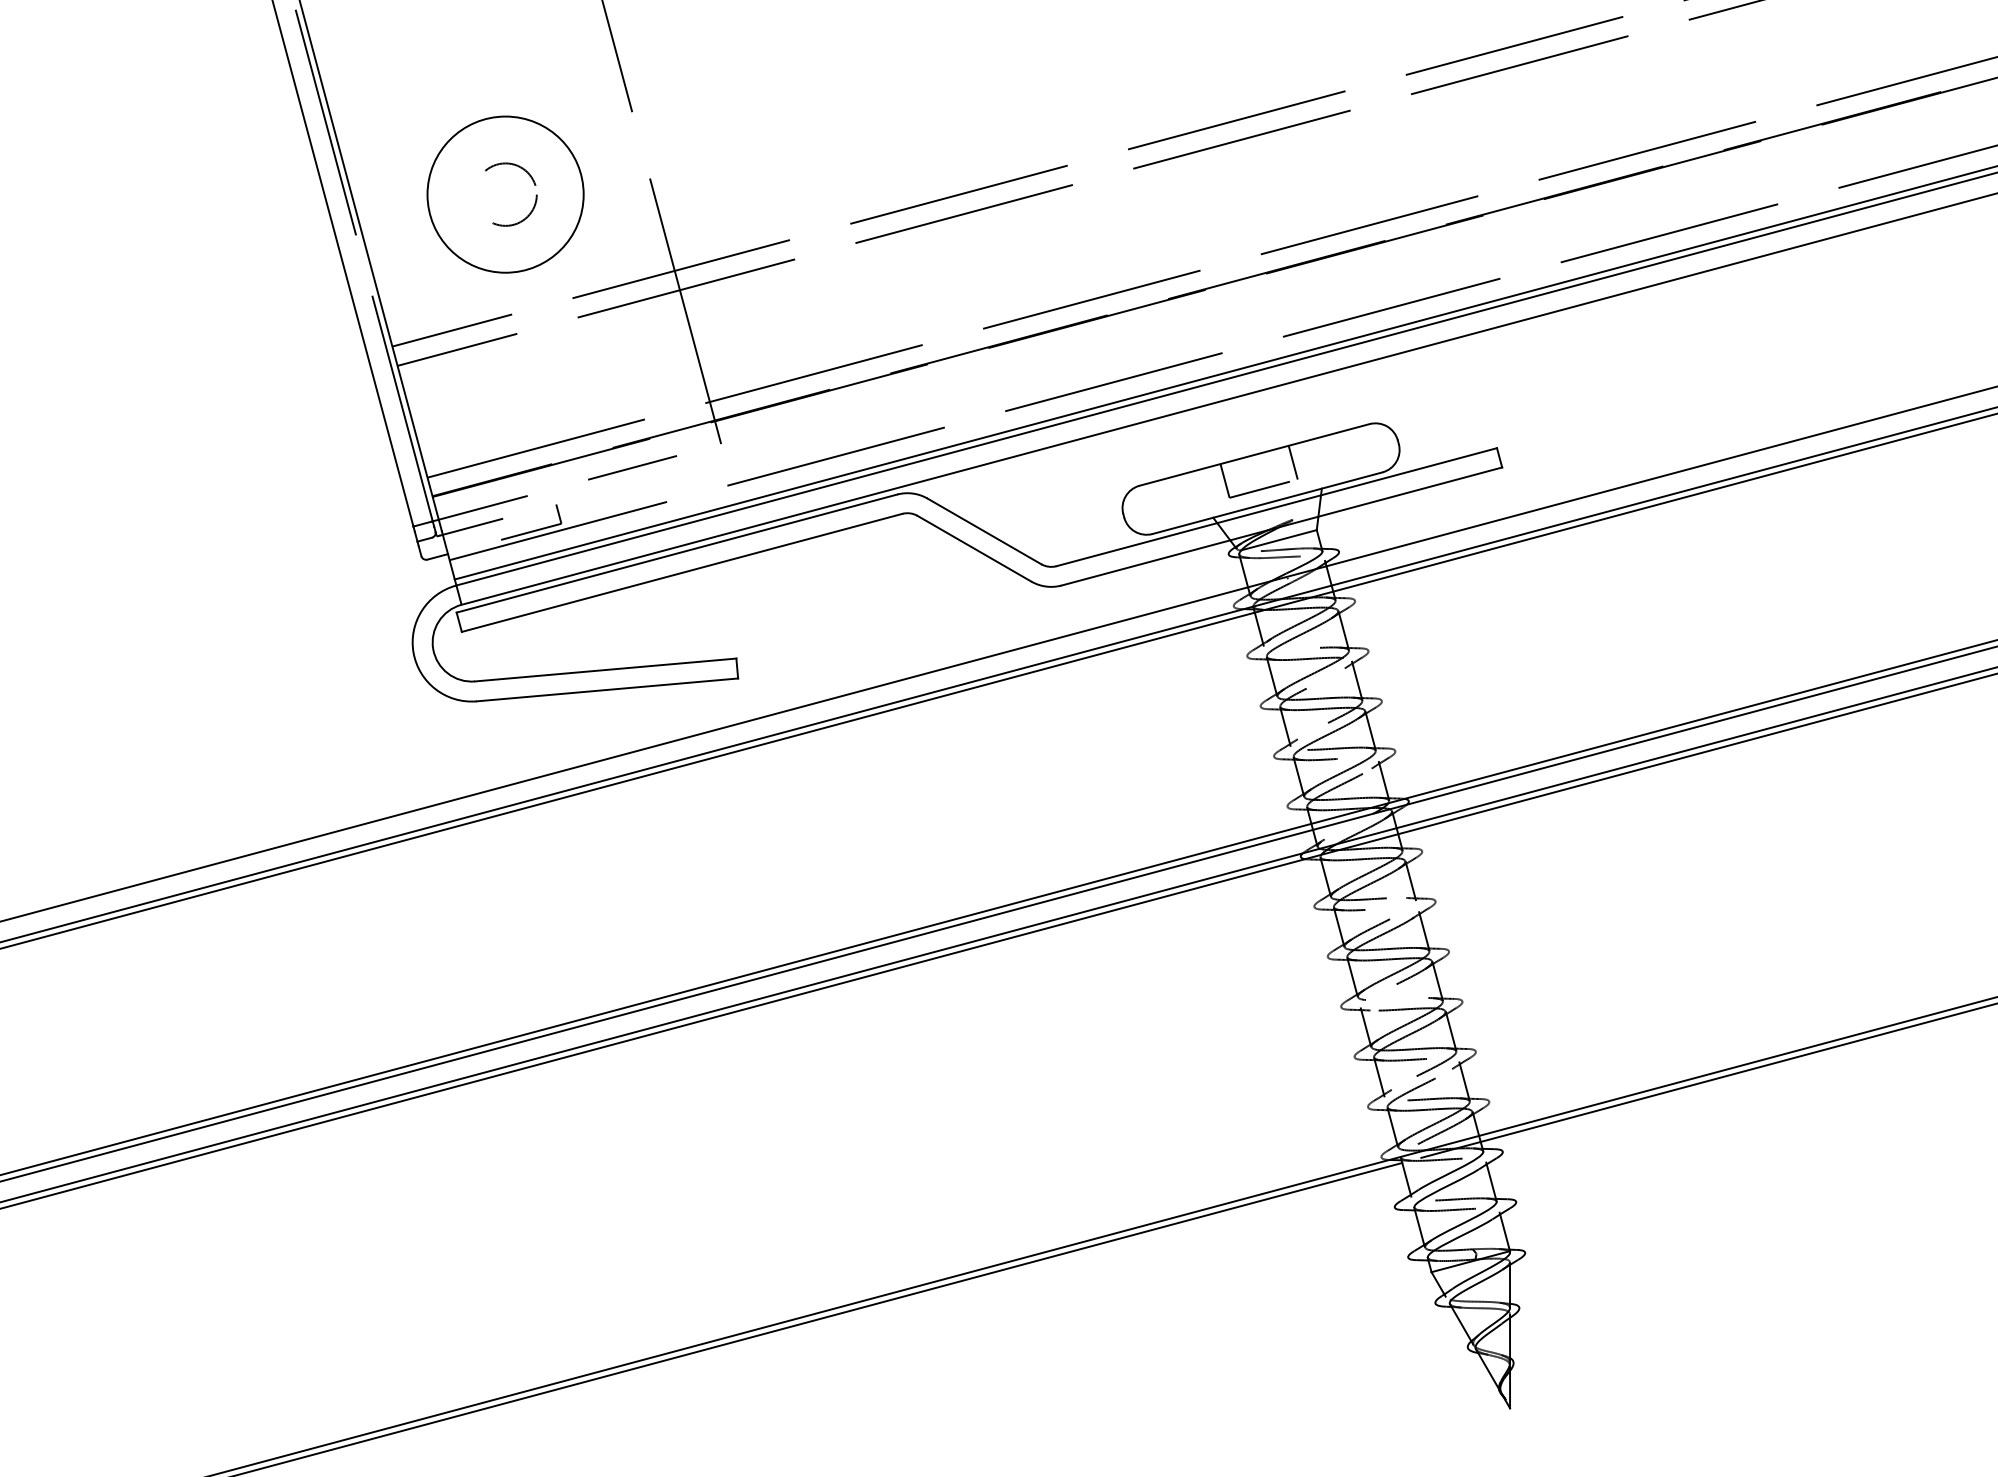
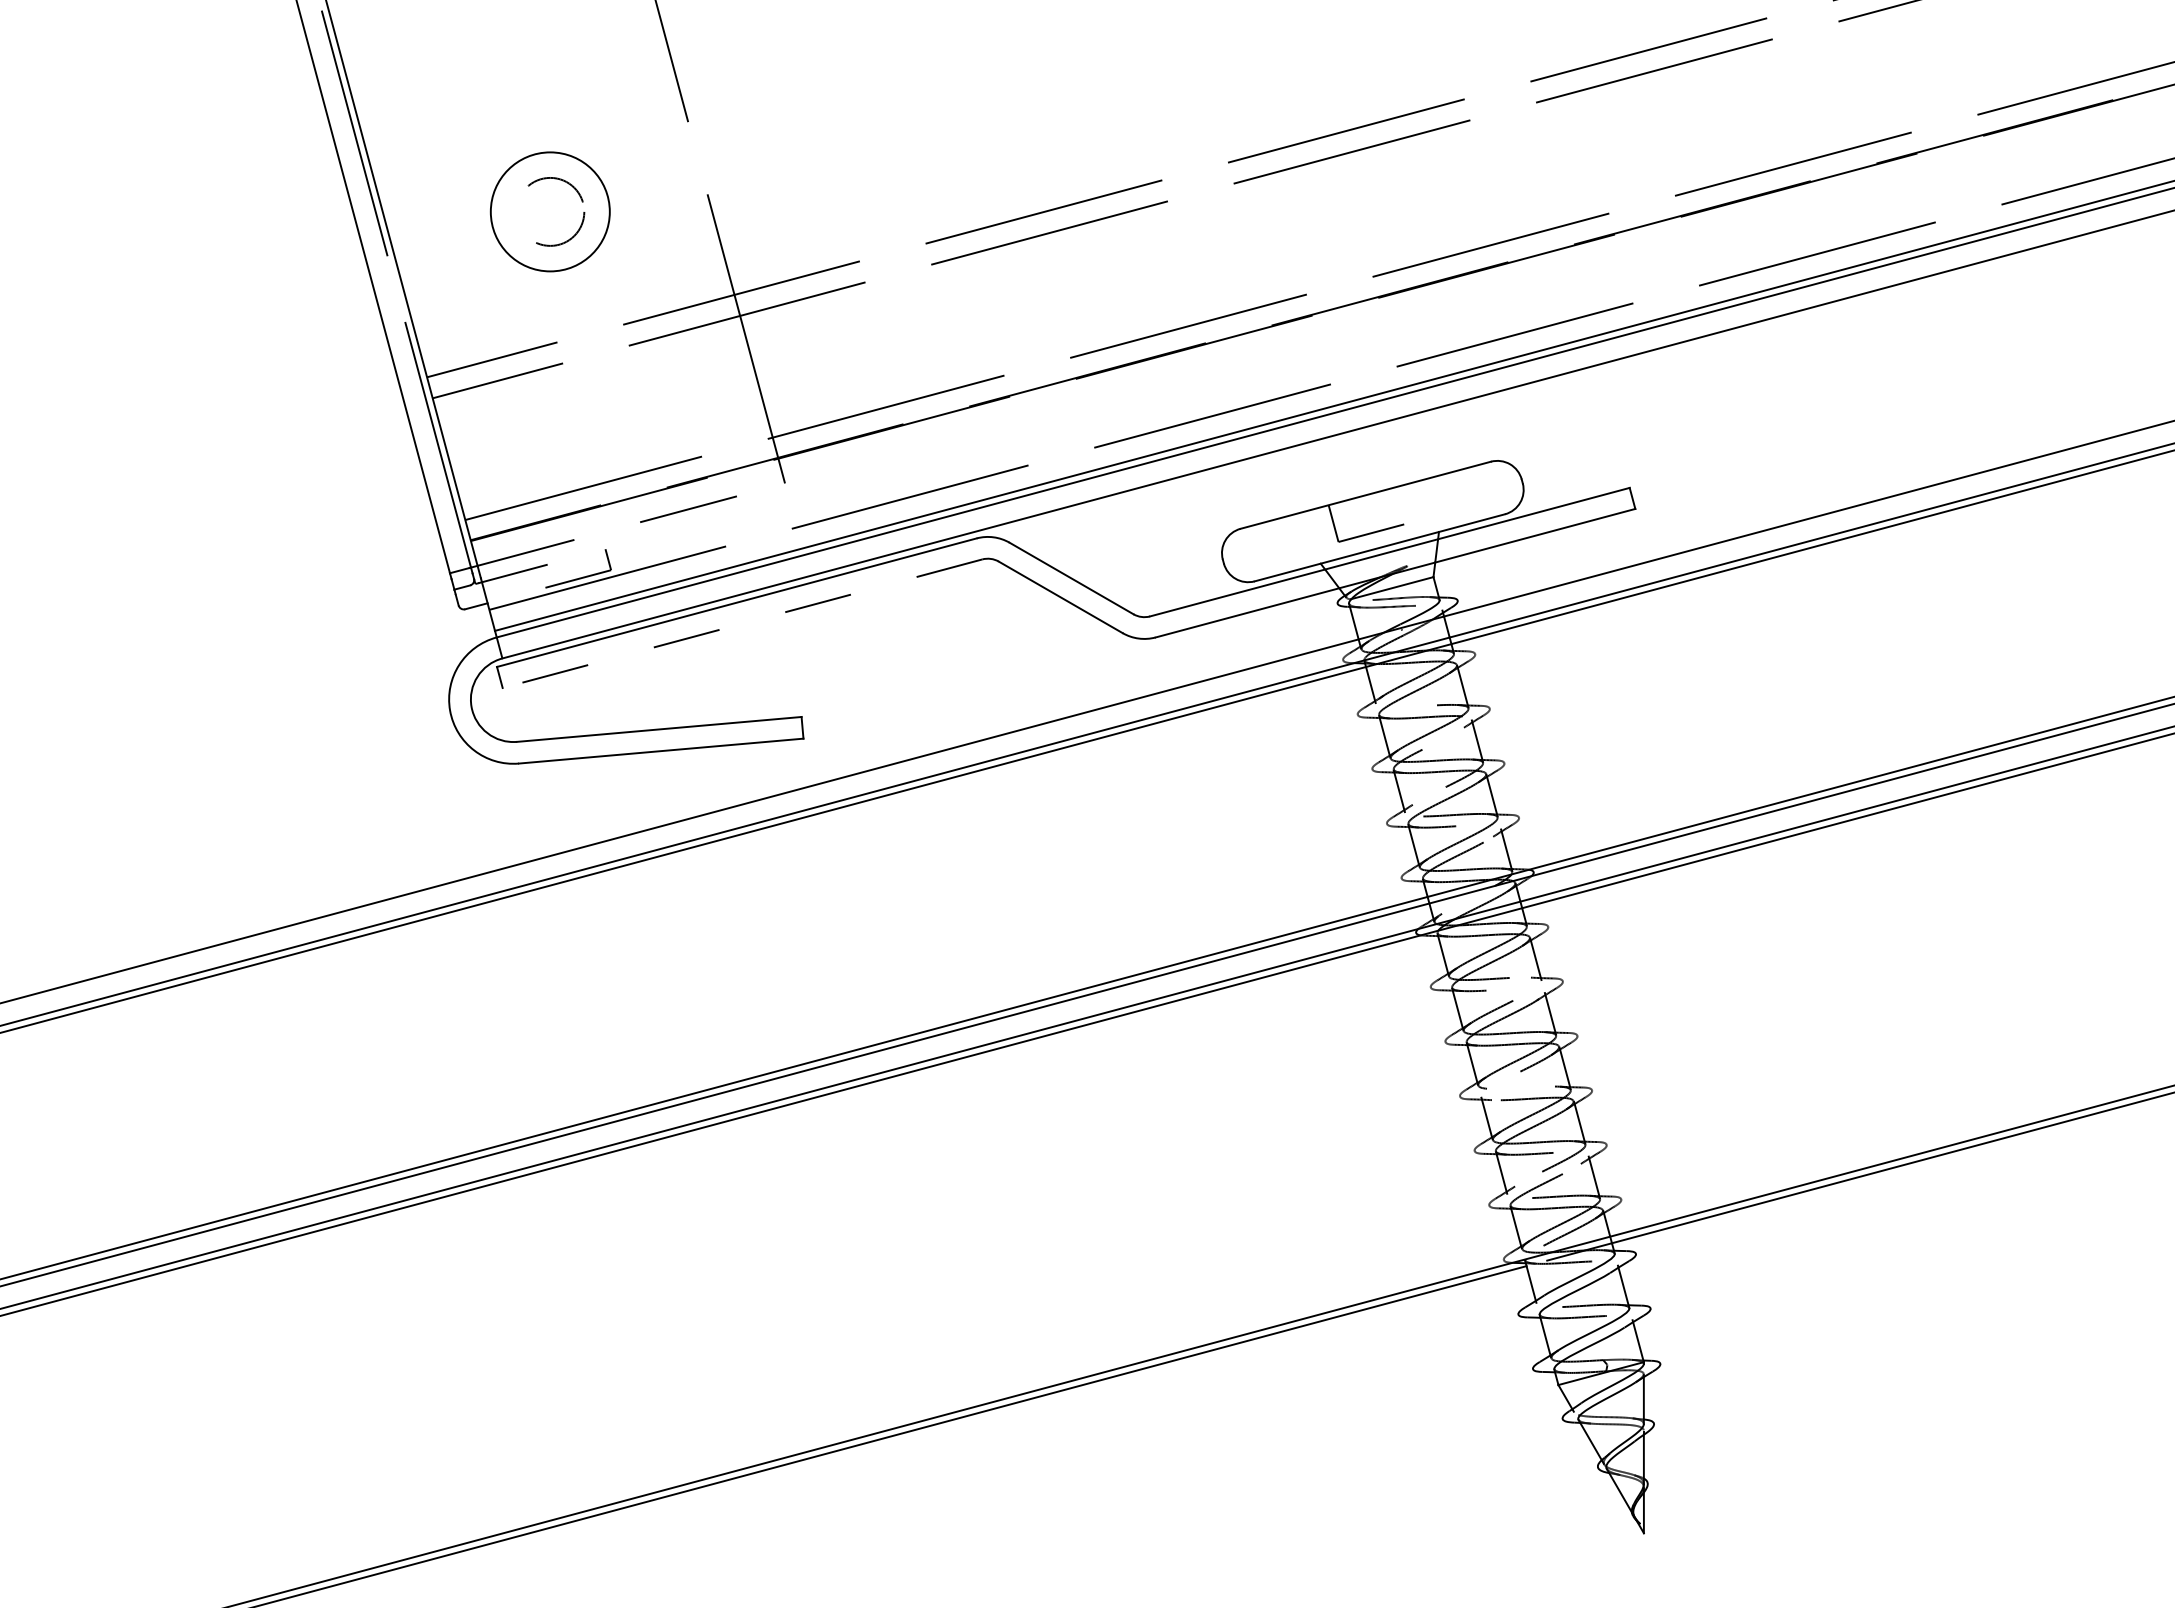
circle: (505, 194) -> (550, 211), size x0.7
line: (1292, 462) -> (1407, 503), removed
line: (682, 572) -> (742, 623), solid -> dashed

